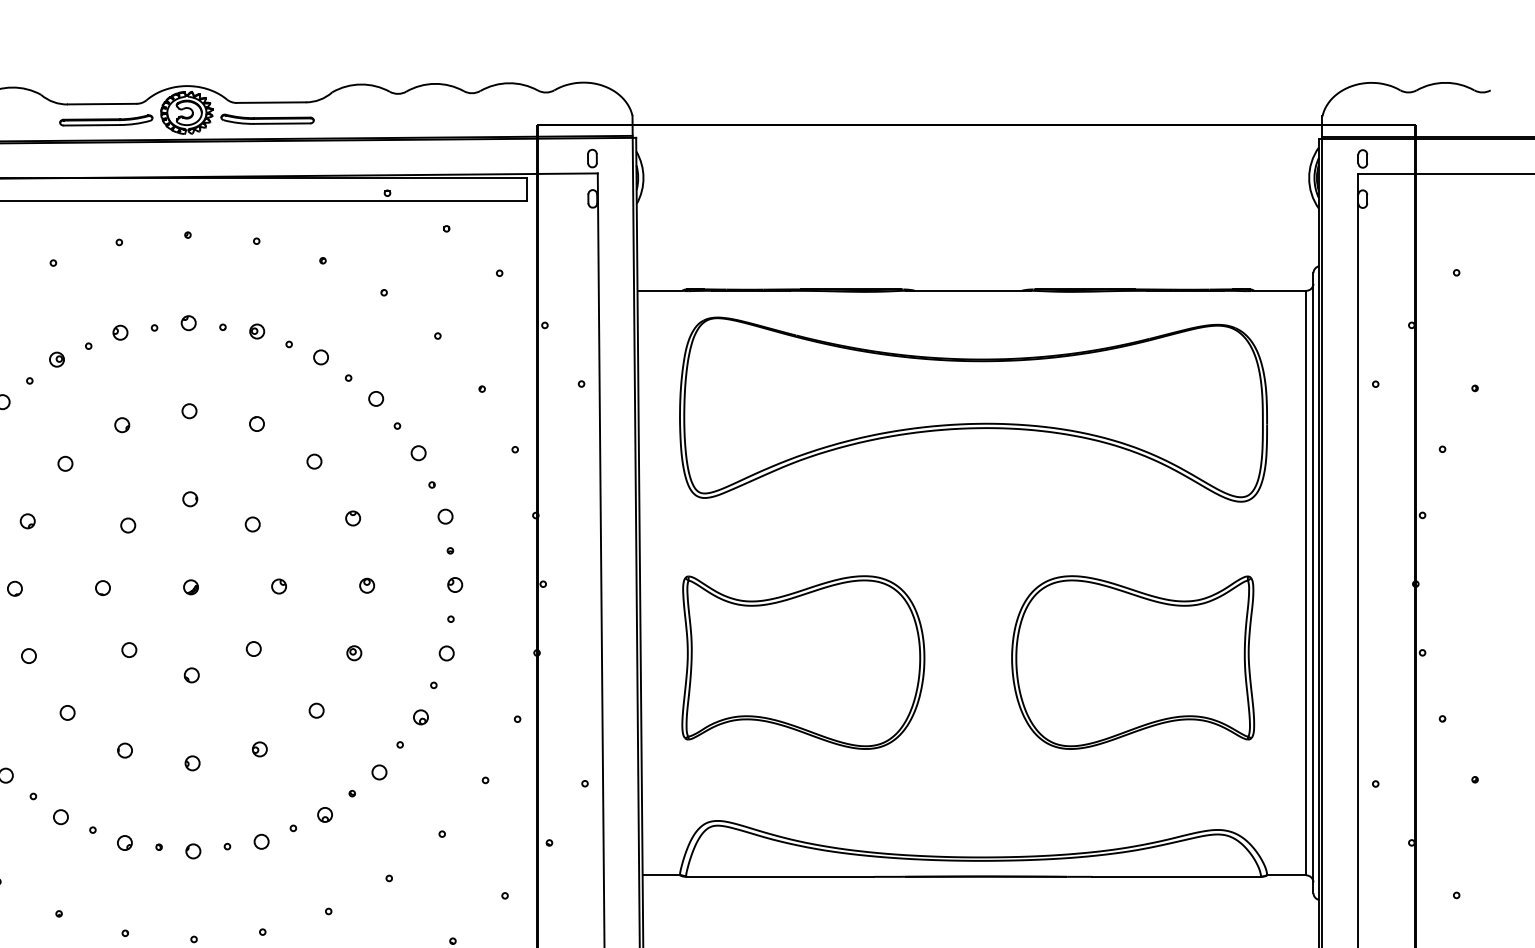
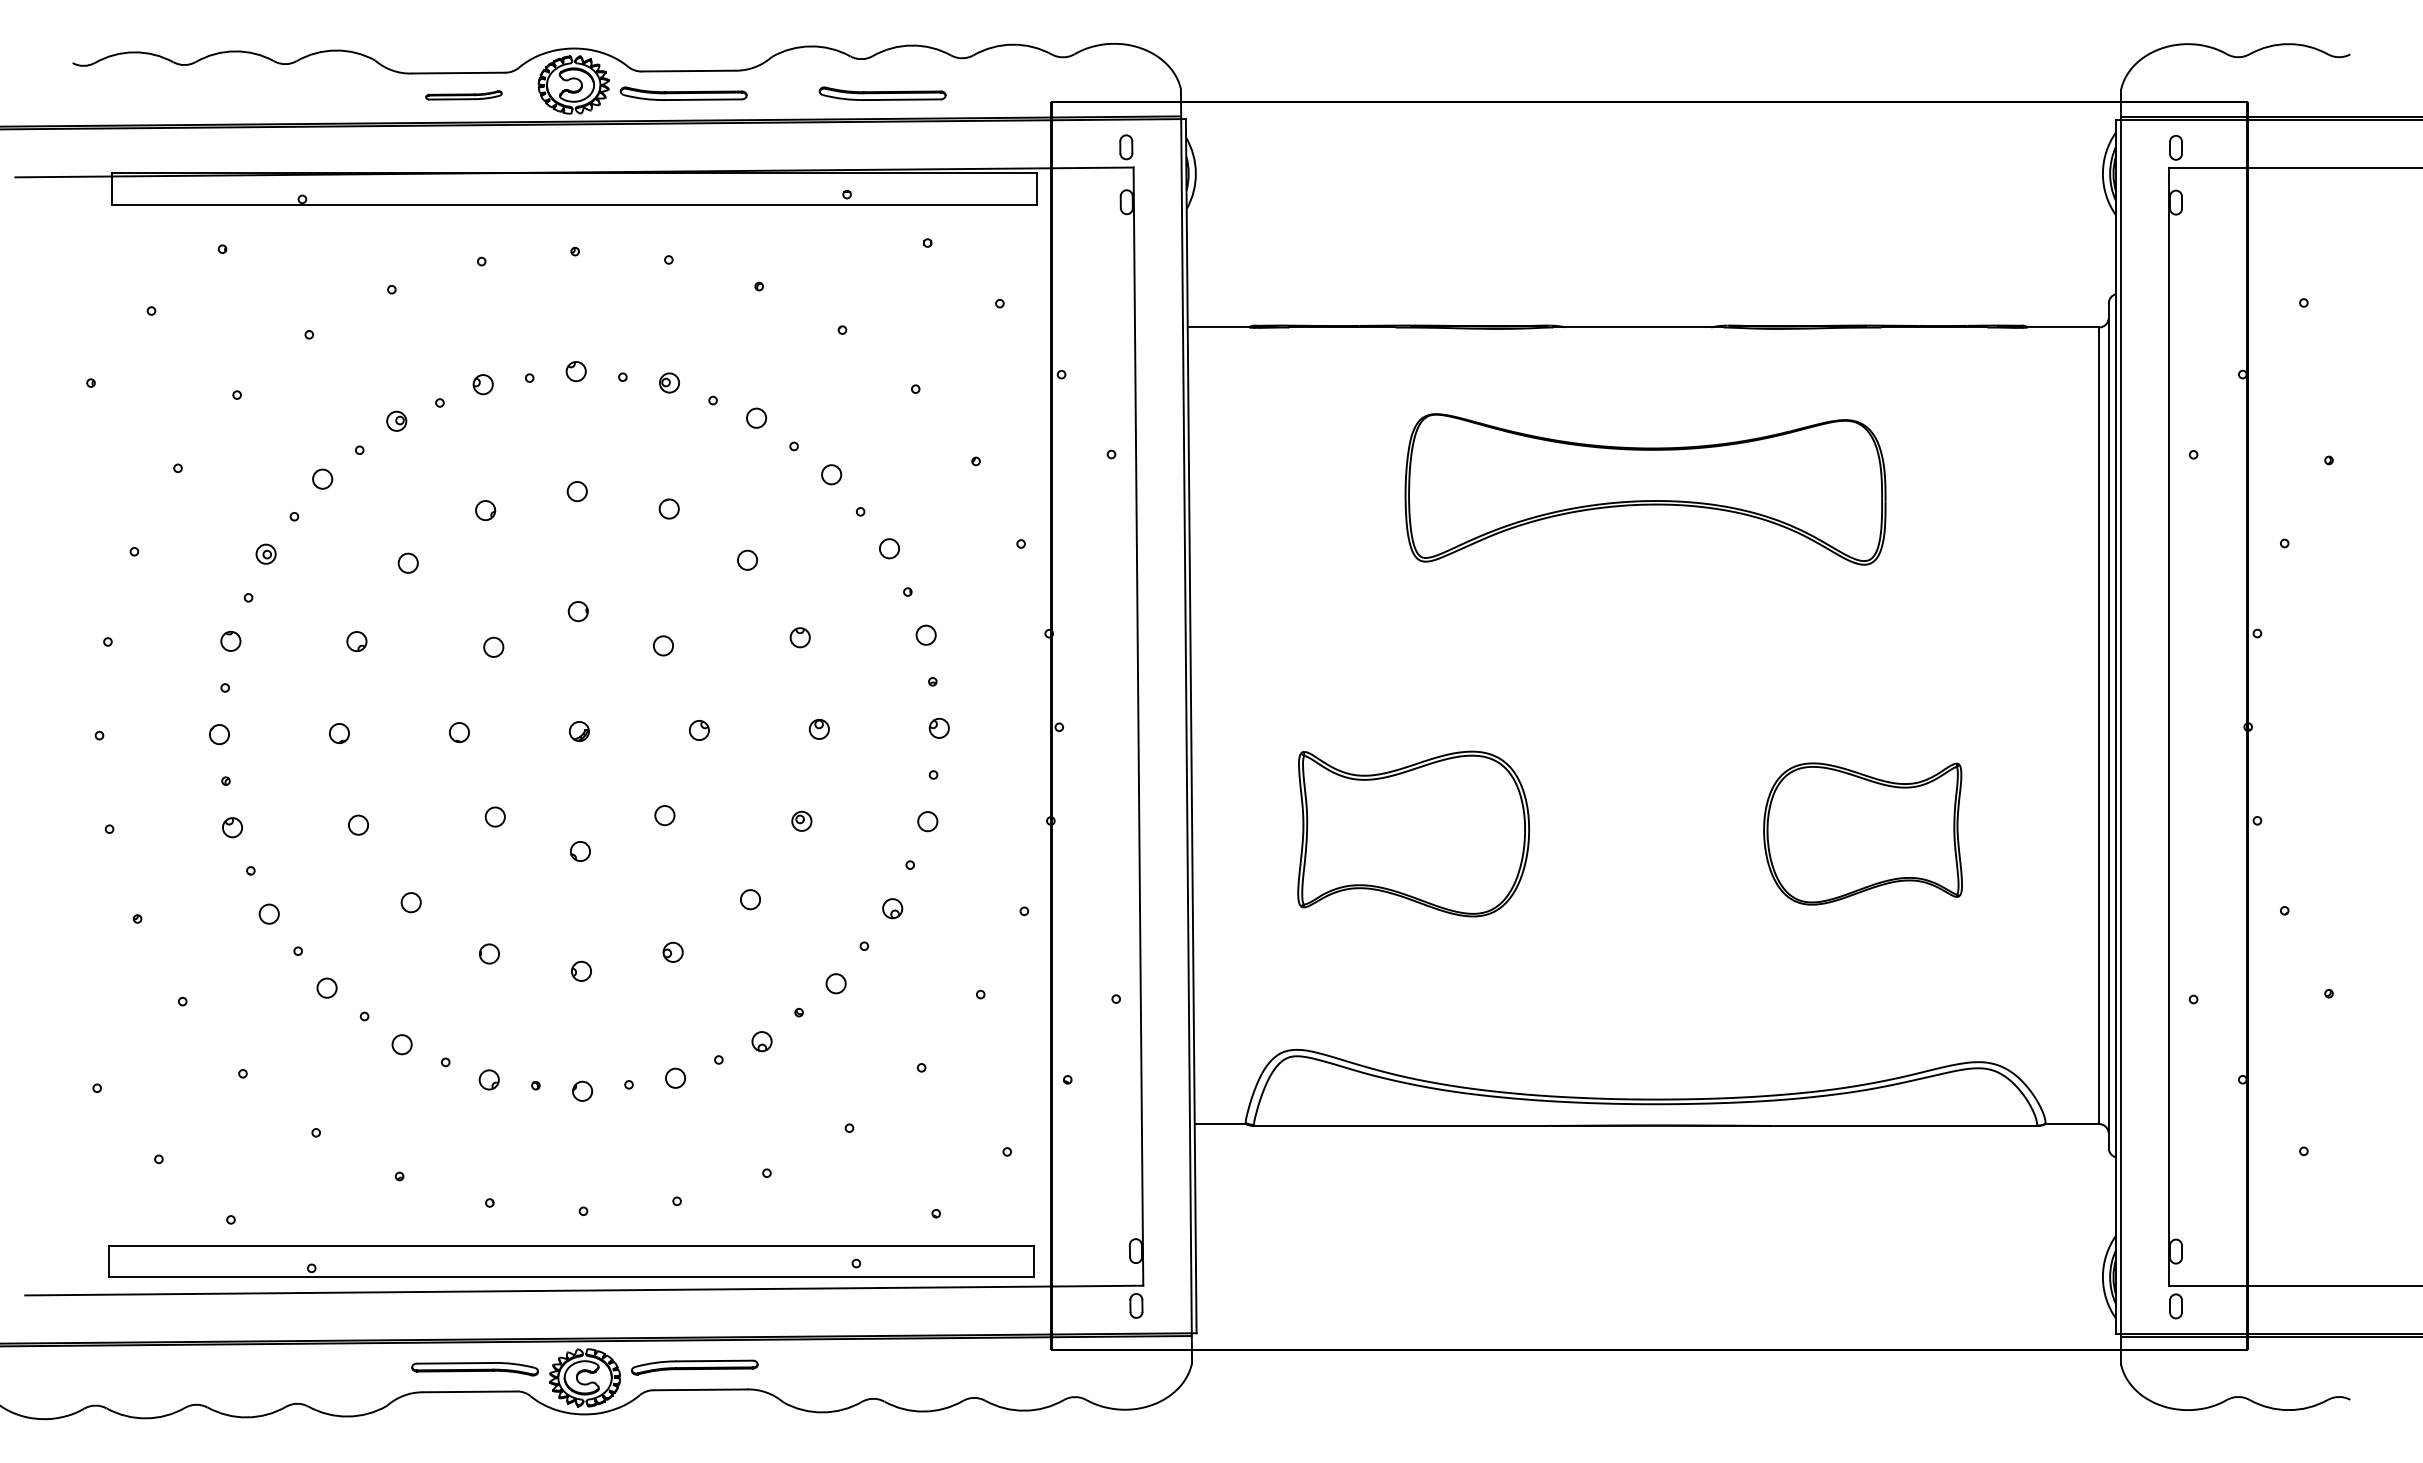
part: (413, 119) -> (882, 93), added
part: (105, 120) -> (463, 95), size x0.6
part: (973, 409) -> (1645, 489), size x0.6
part: (803, 662) -> (1413, 833), size x0.7
part: (1132, 662) -> (1862, 833), size x0.6

